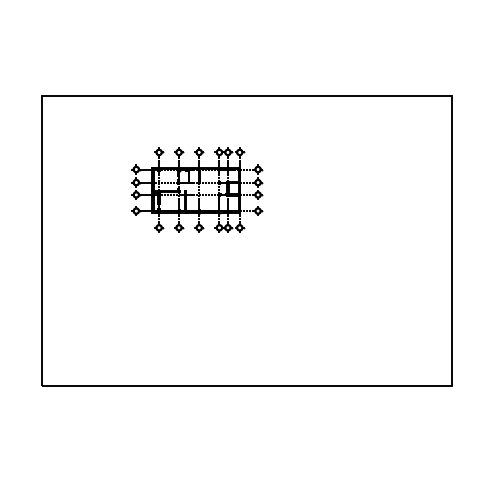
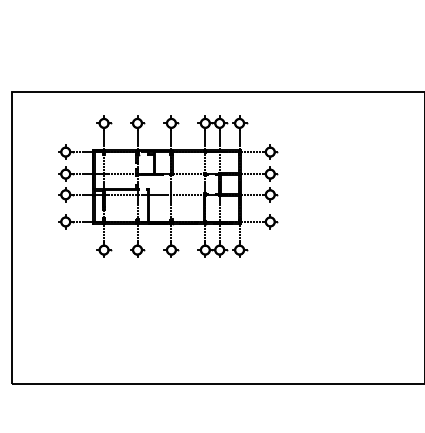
part: (197, 189) -> (168, 186), size x1.67

